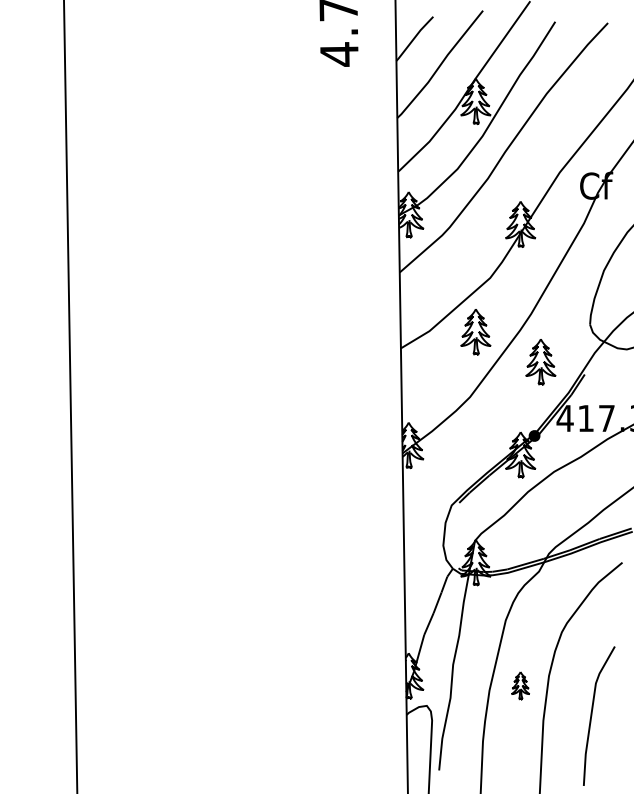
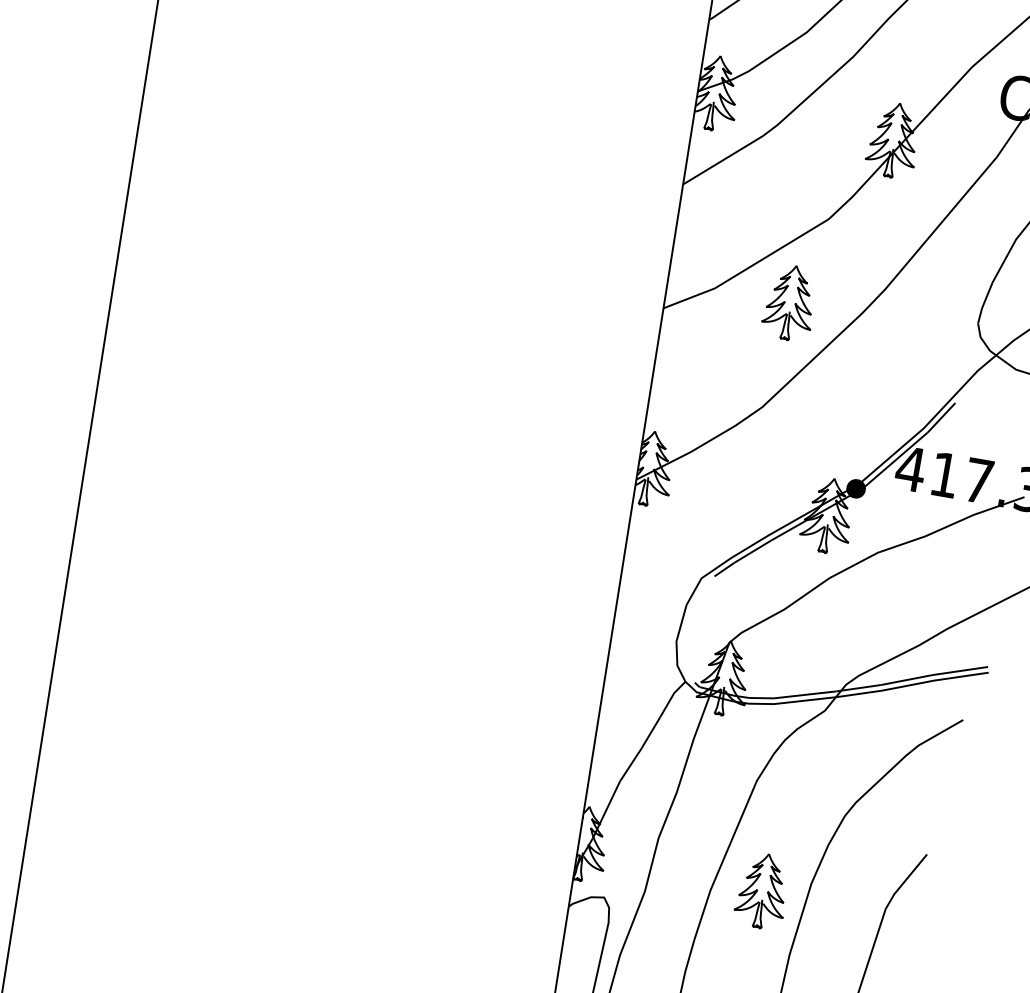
part: (540, 362) -> (886, 370), removed
part: (520, 685) -> (762, 890), size x1.67

